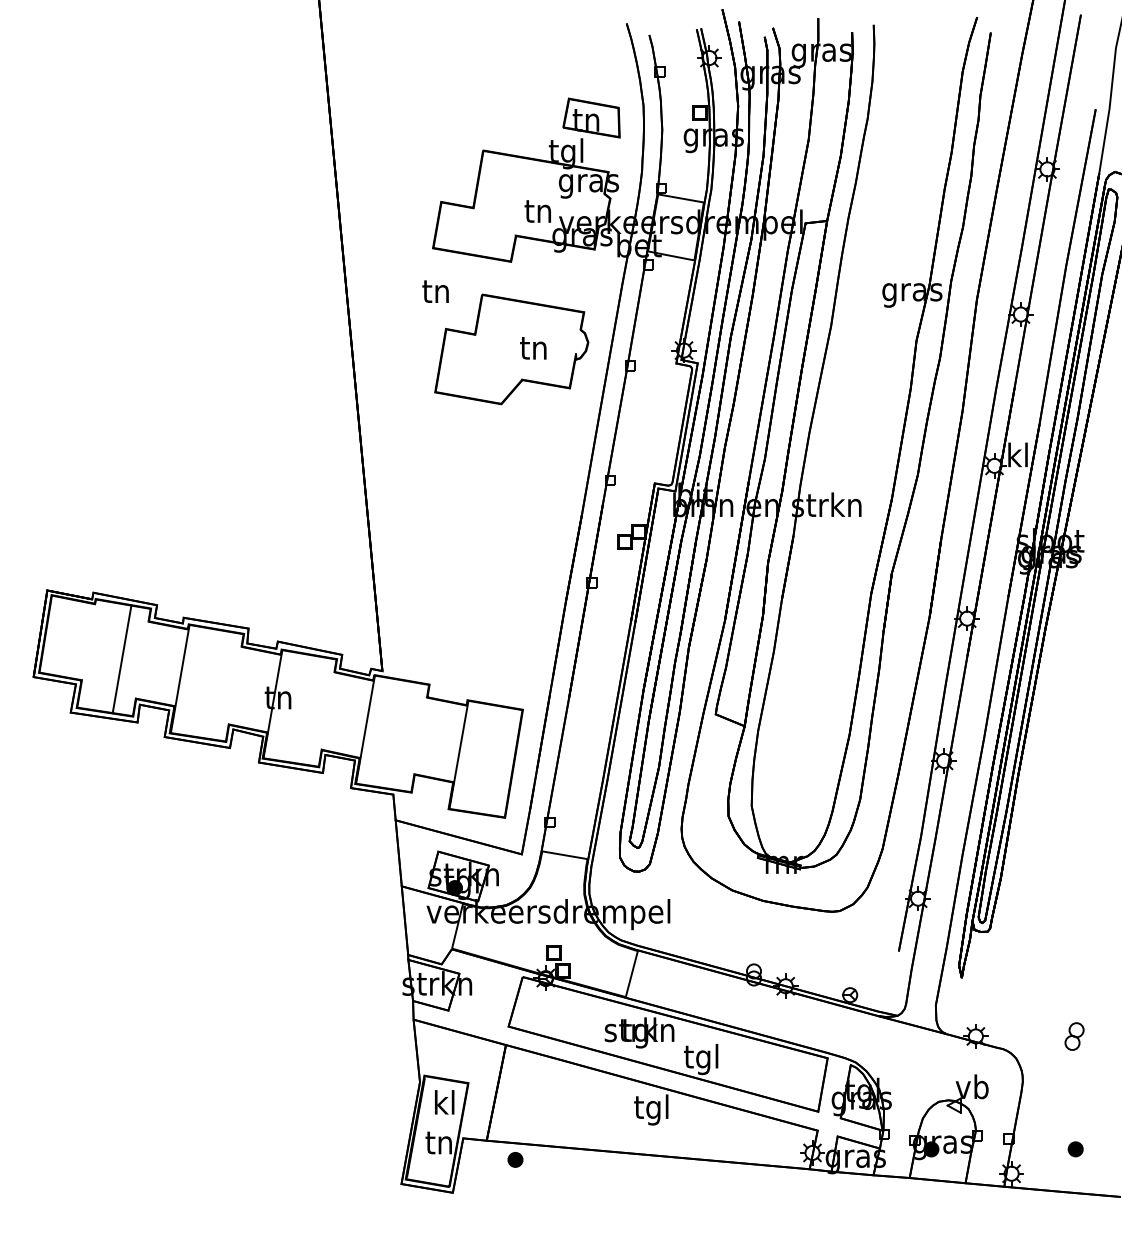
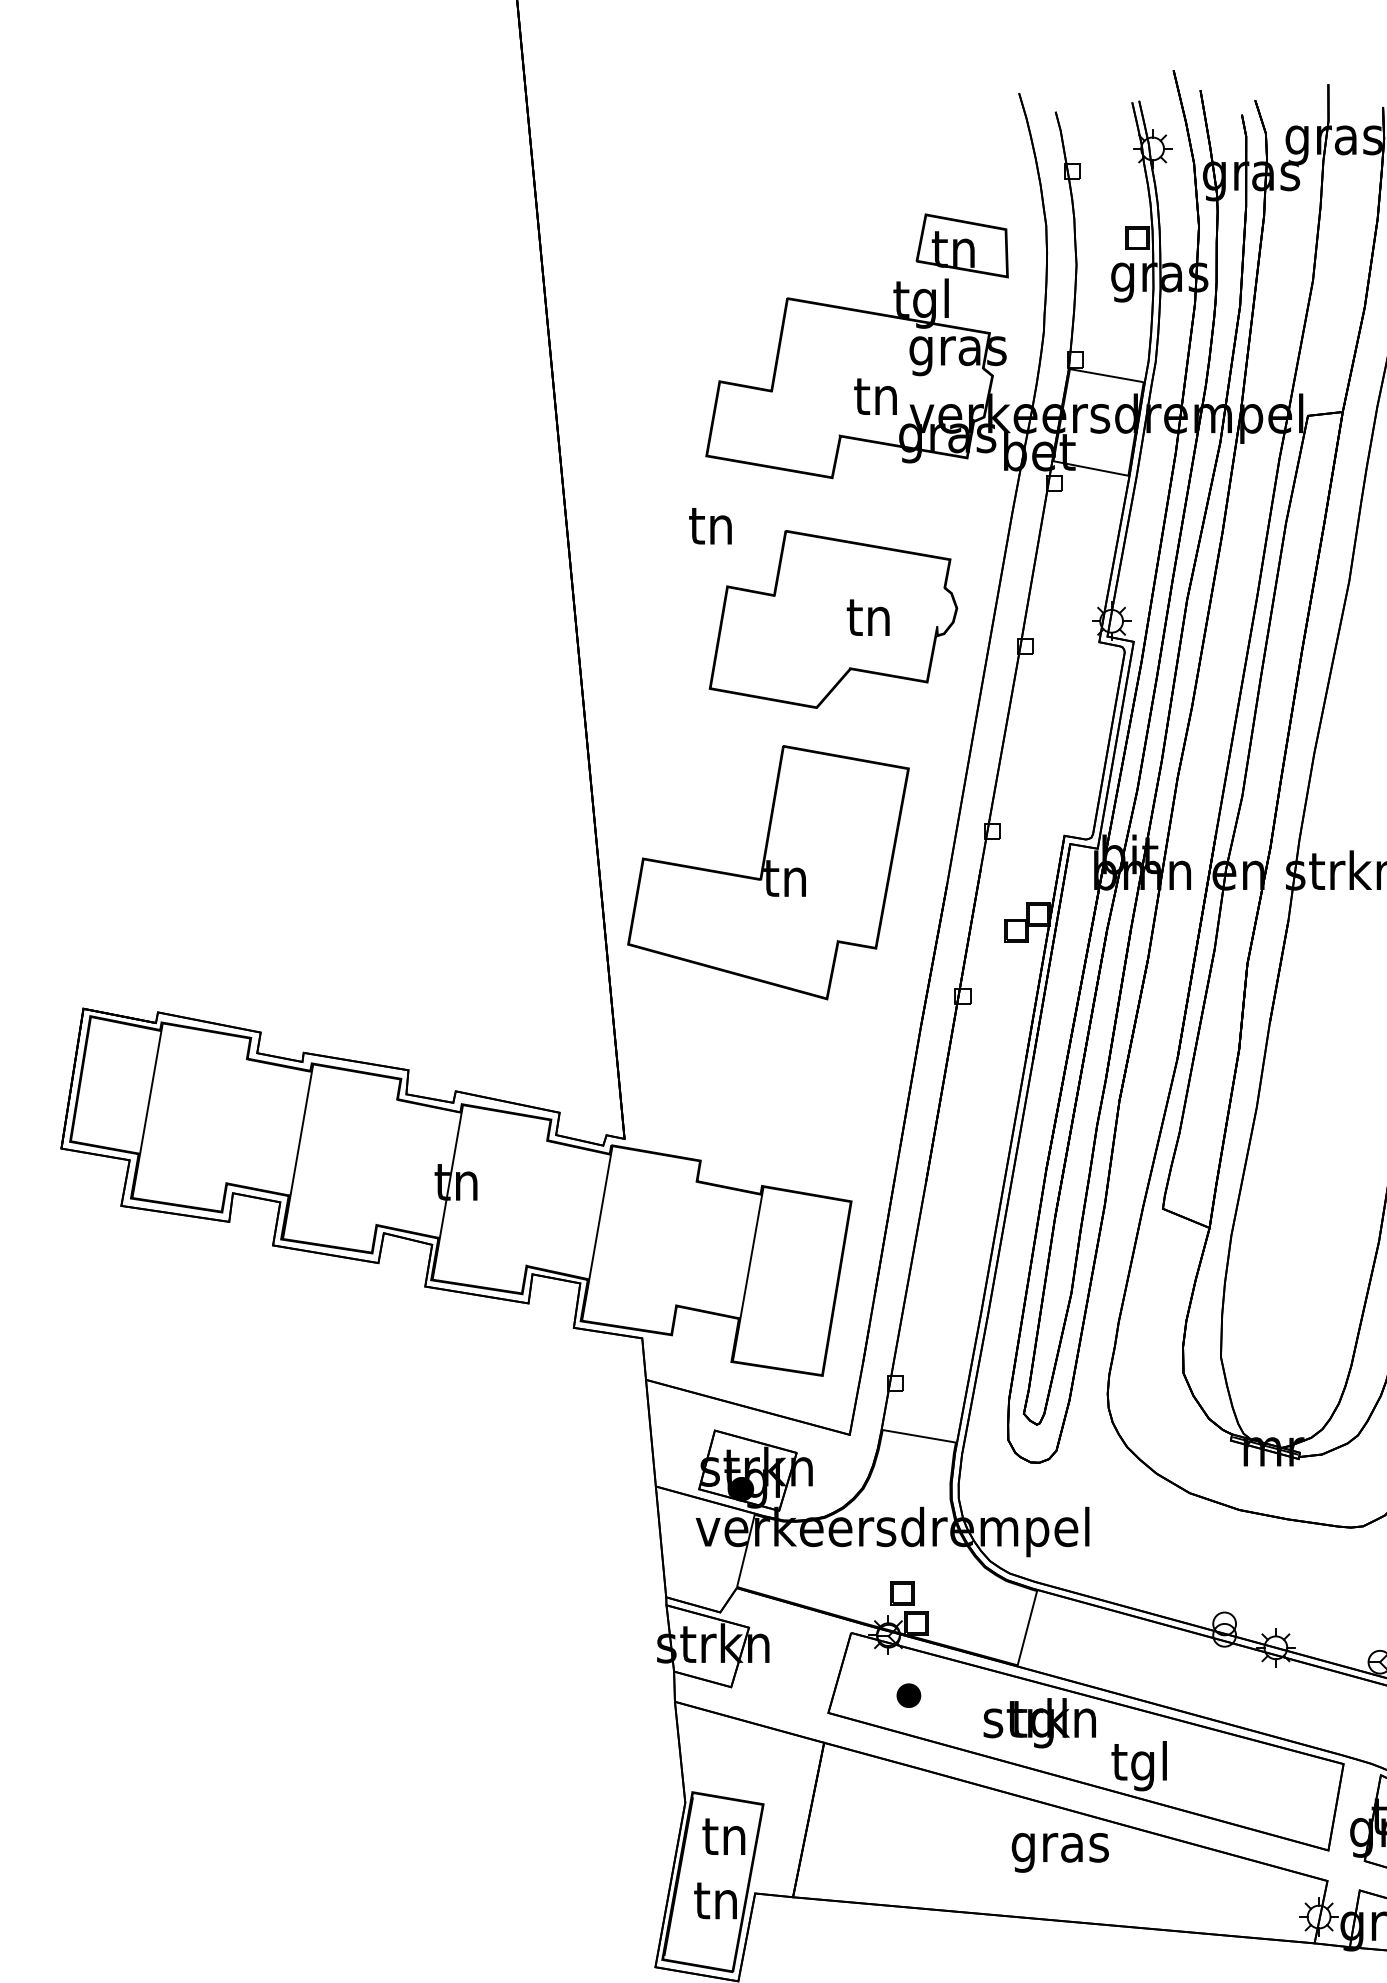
part: (471, 506) -> (768, 873), added
line: (121, 659) -> (146, 1110), moved
text: (443, 1102) -> (723, 1835), kl -> tn
text: (652, 1109) -> (1060, 1846), tgl -> gras
part: (515, 1159) -> (908, 1695), moved

